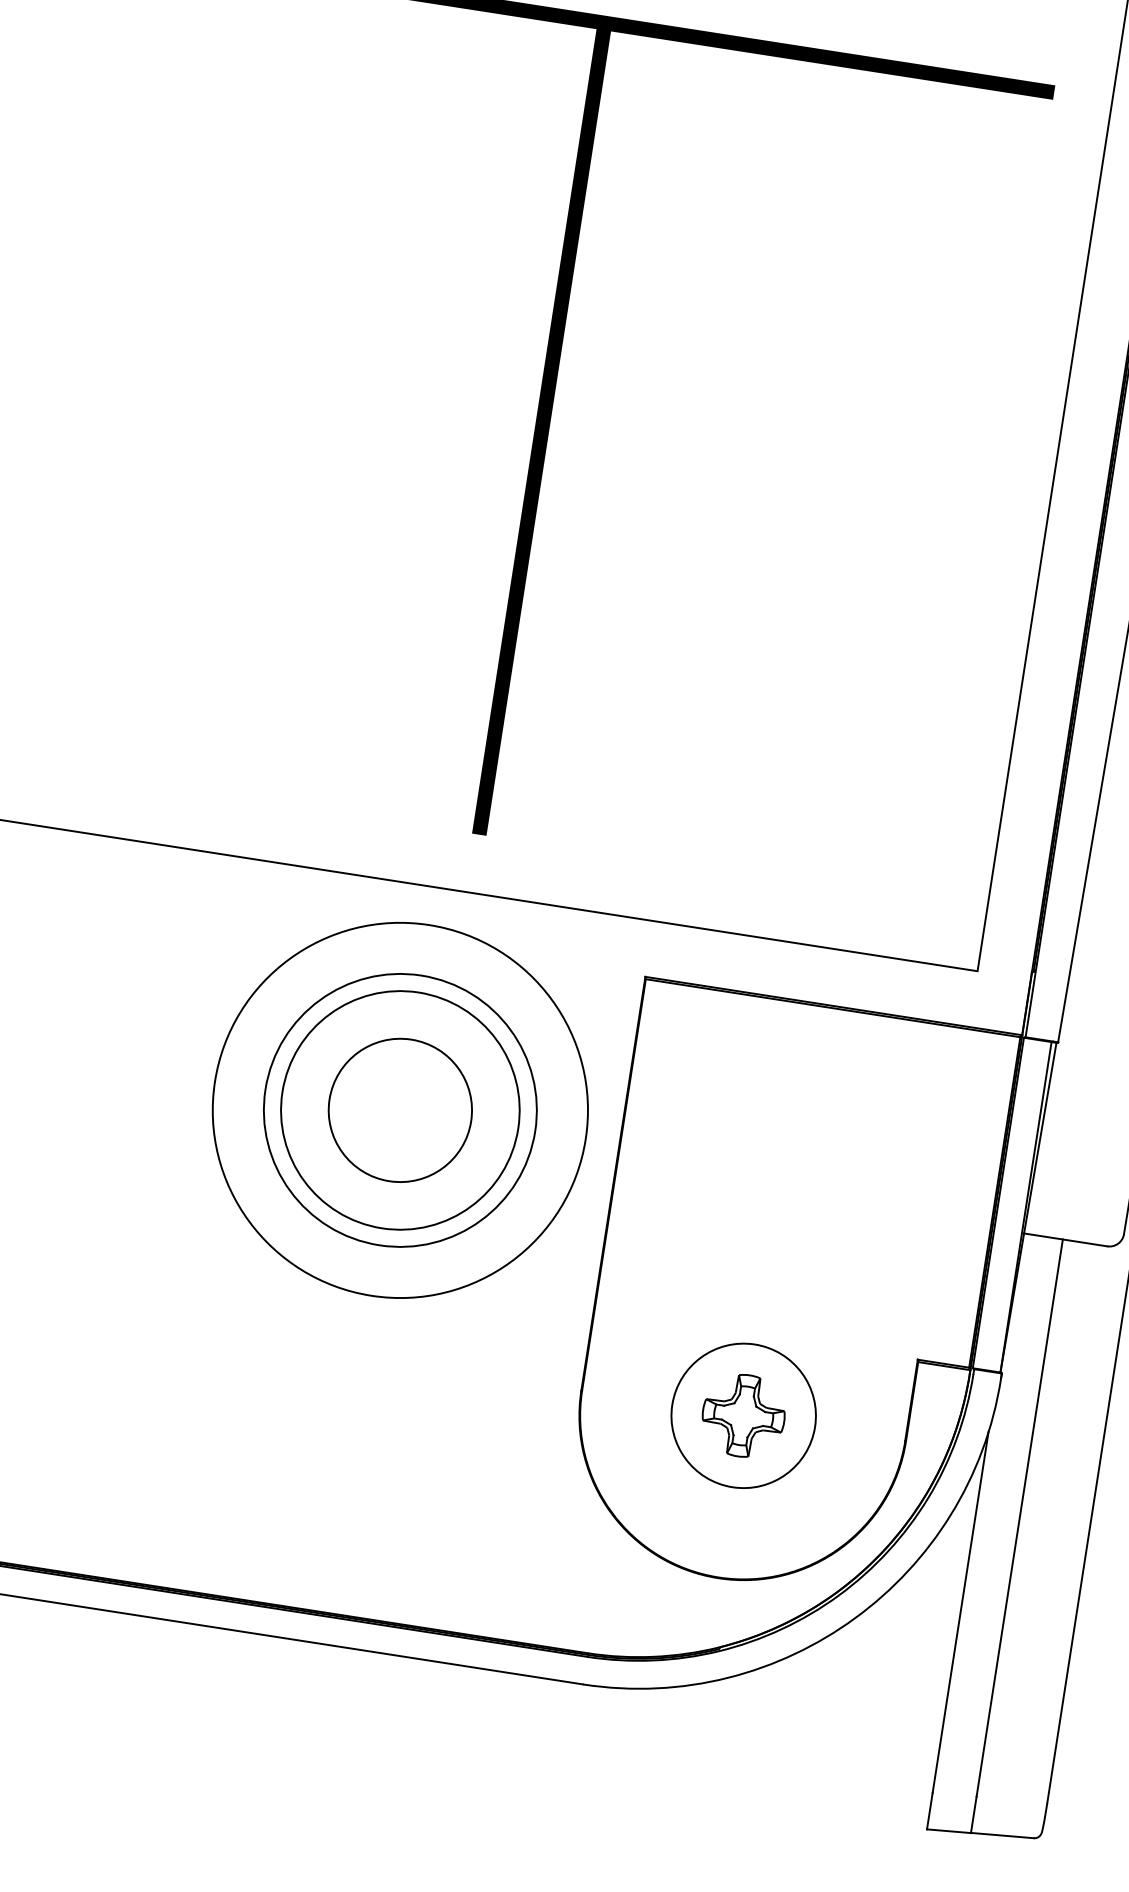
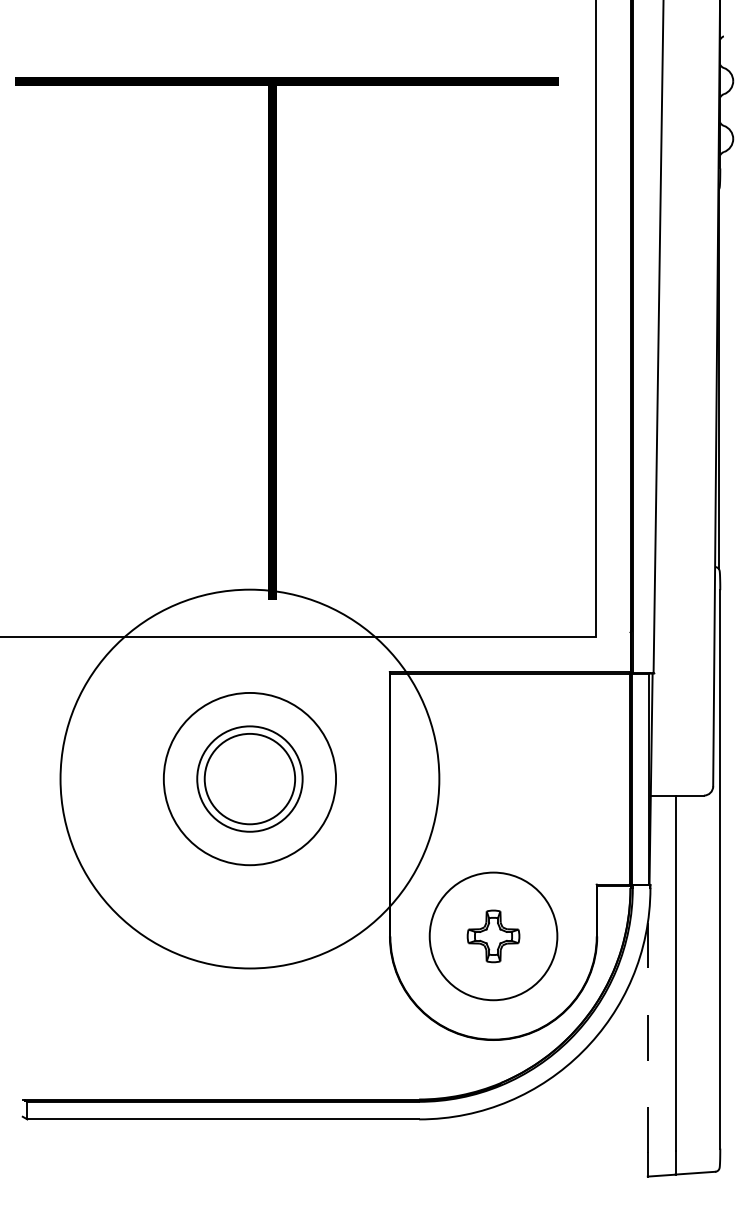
circle: (399, 1109) -> (249, 778), size x0.7
circle: (399, 1109) -> (249, 778), size x1.6
circle: (743, 1415) -> (493, 936), size x1.4
line: (960, 1611) -> (647, 1037), solid -> dashed

